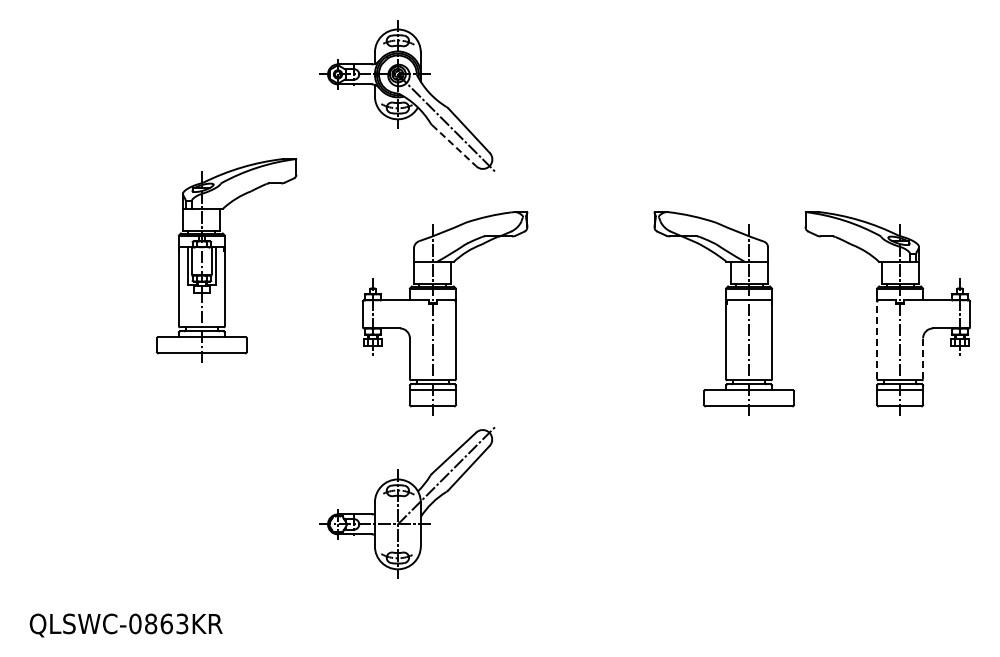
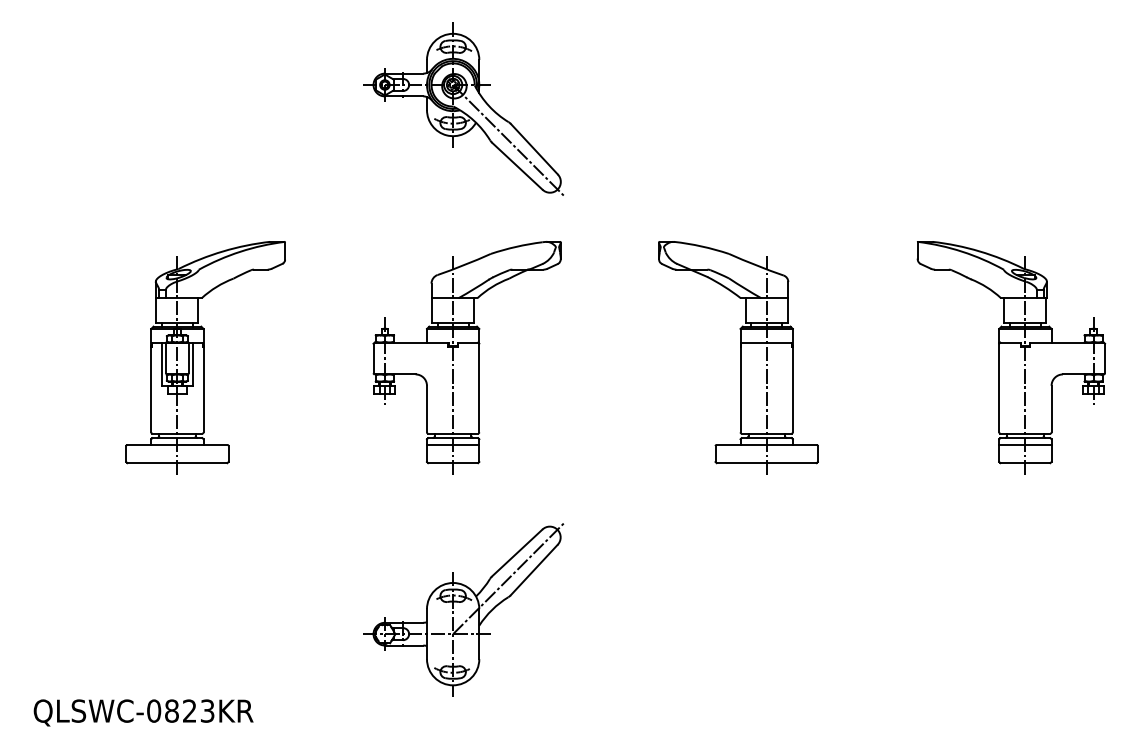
line: (454, 146) -> (517, 167), dashed -> solid
part: (226, 260) -> (205, 357), moved
part: (445, 313) -> (467, 357), moved
part: (724, 313) -> (738, 357), moved
line: (877, 340) -> (999, 388), dashed -> solid
line: (923, 358) -> (1052, 408), dashed -> solid
part: (407, 502) -> (464, 609), moved
text: (166, 623) -> (189, 710), QLSWC-0863KR -> QLSWC-0823KR

